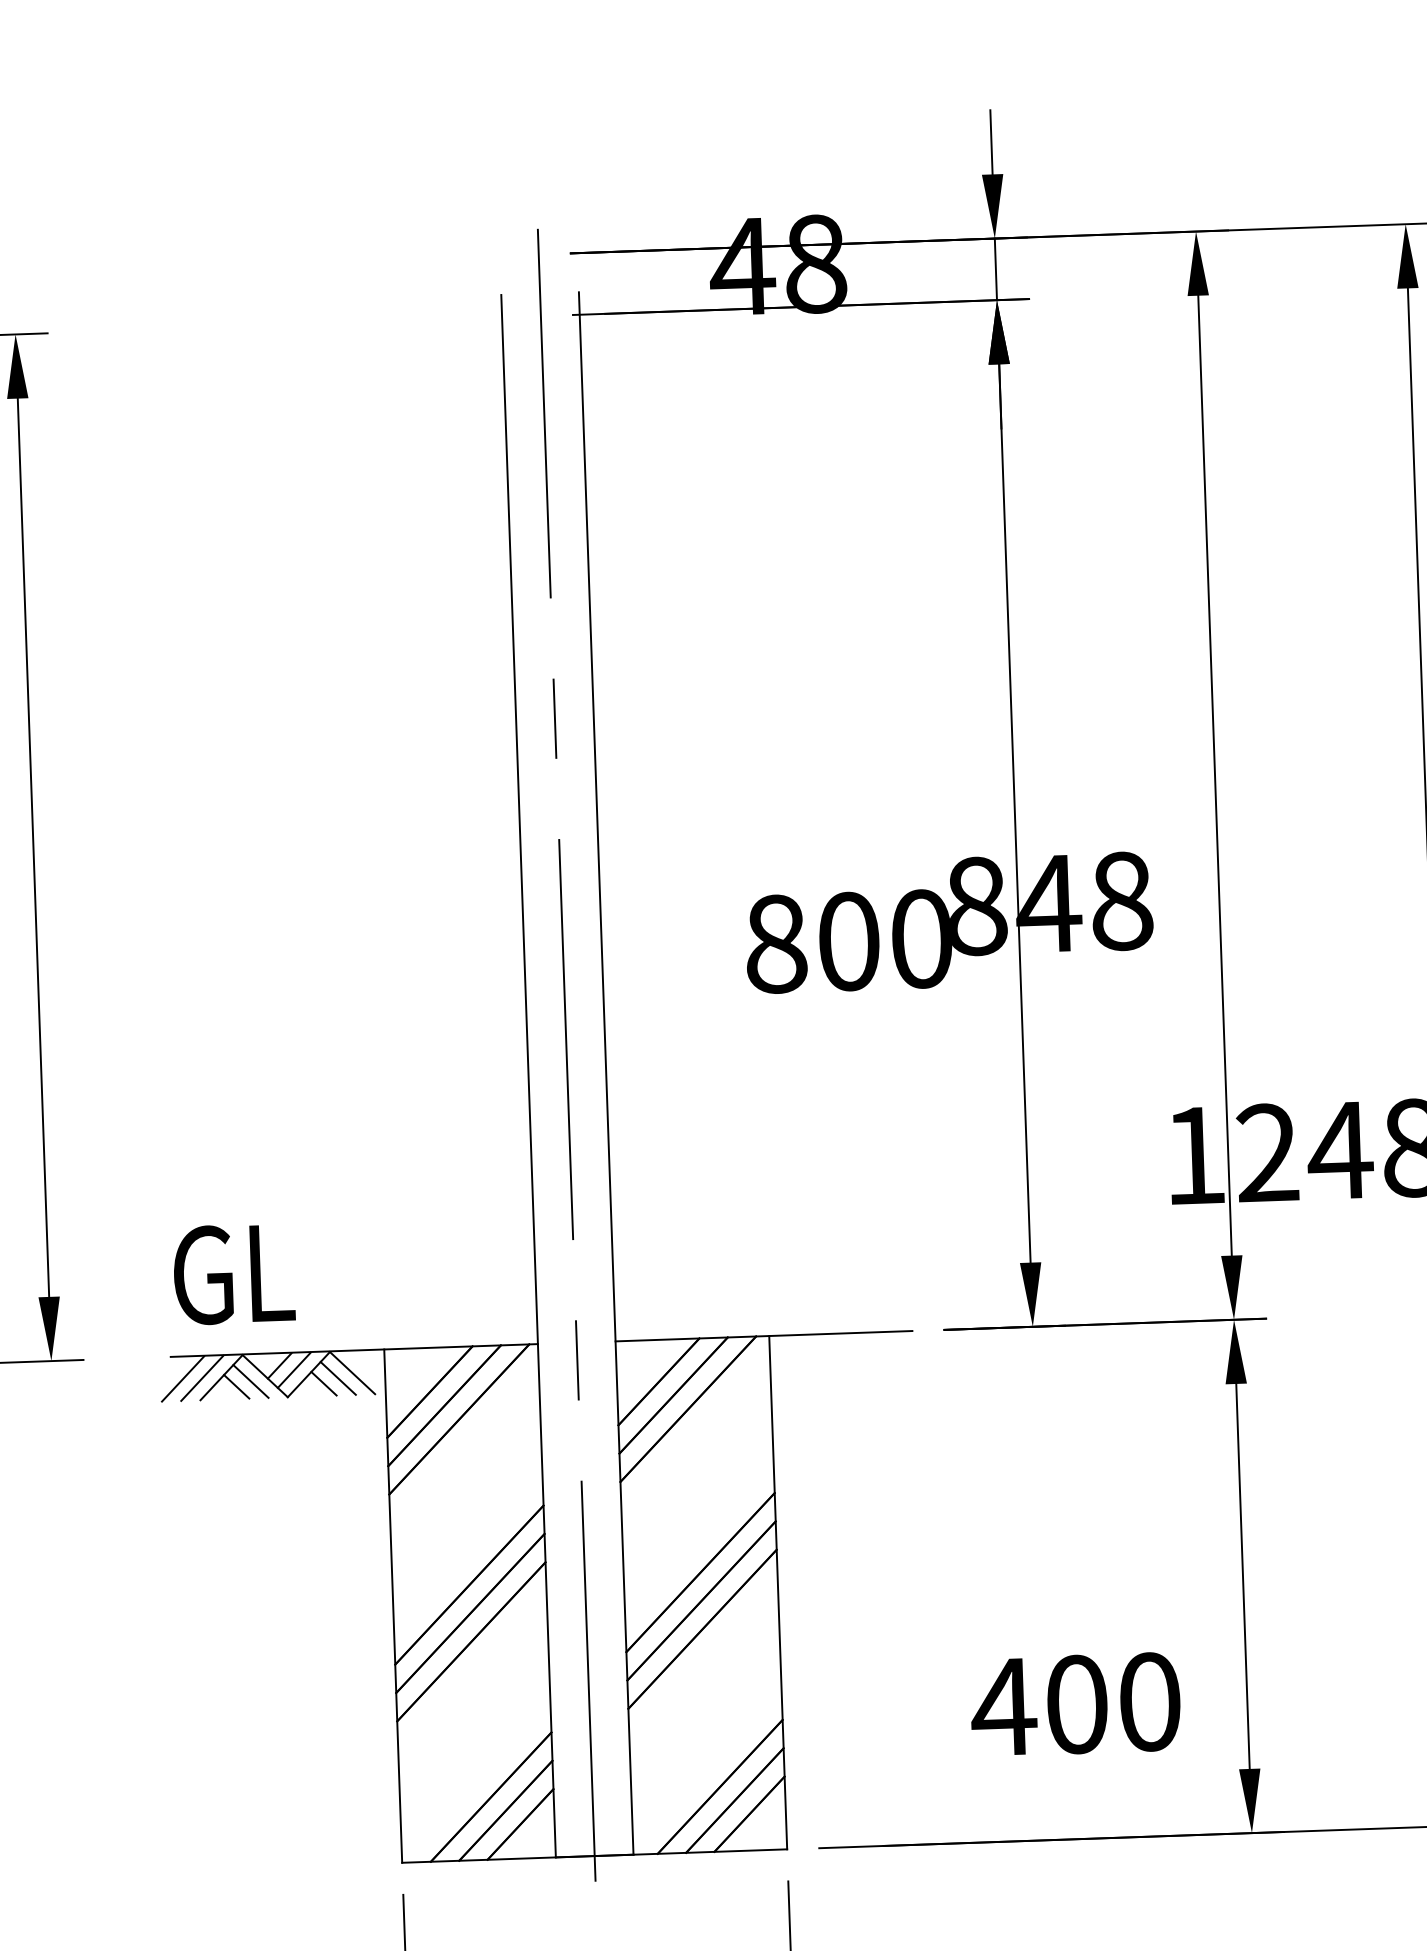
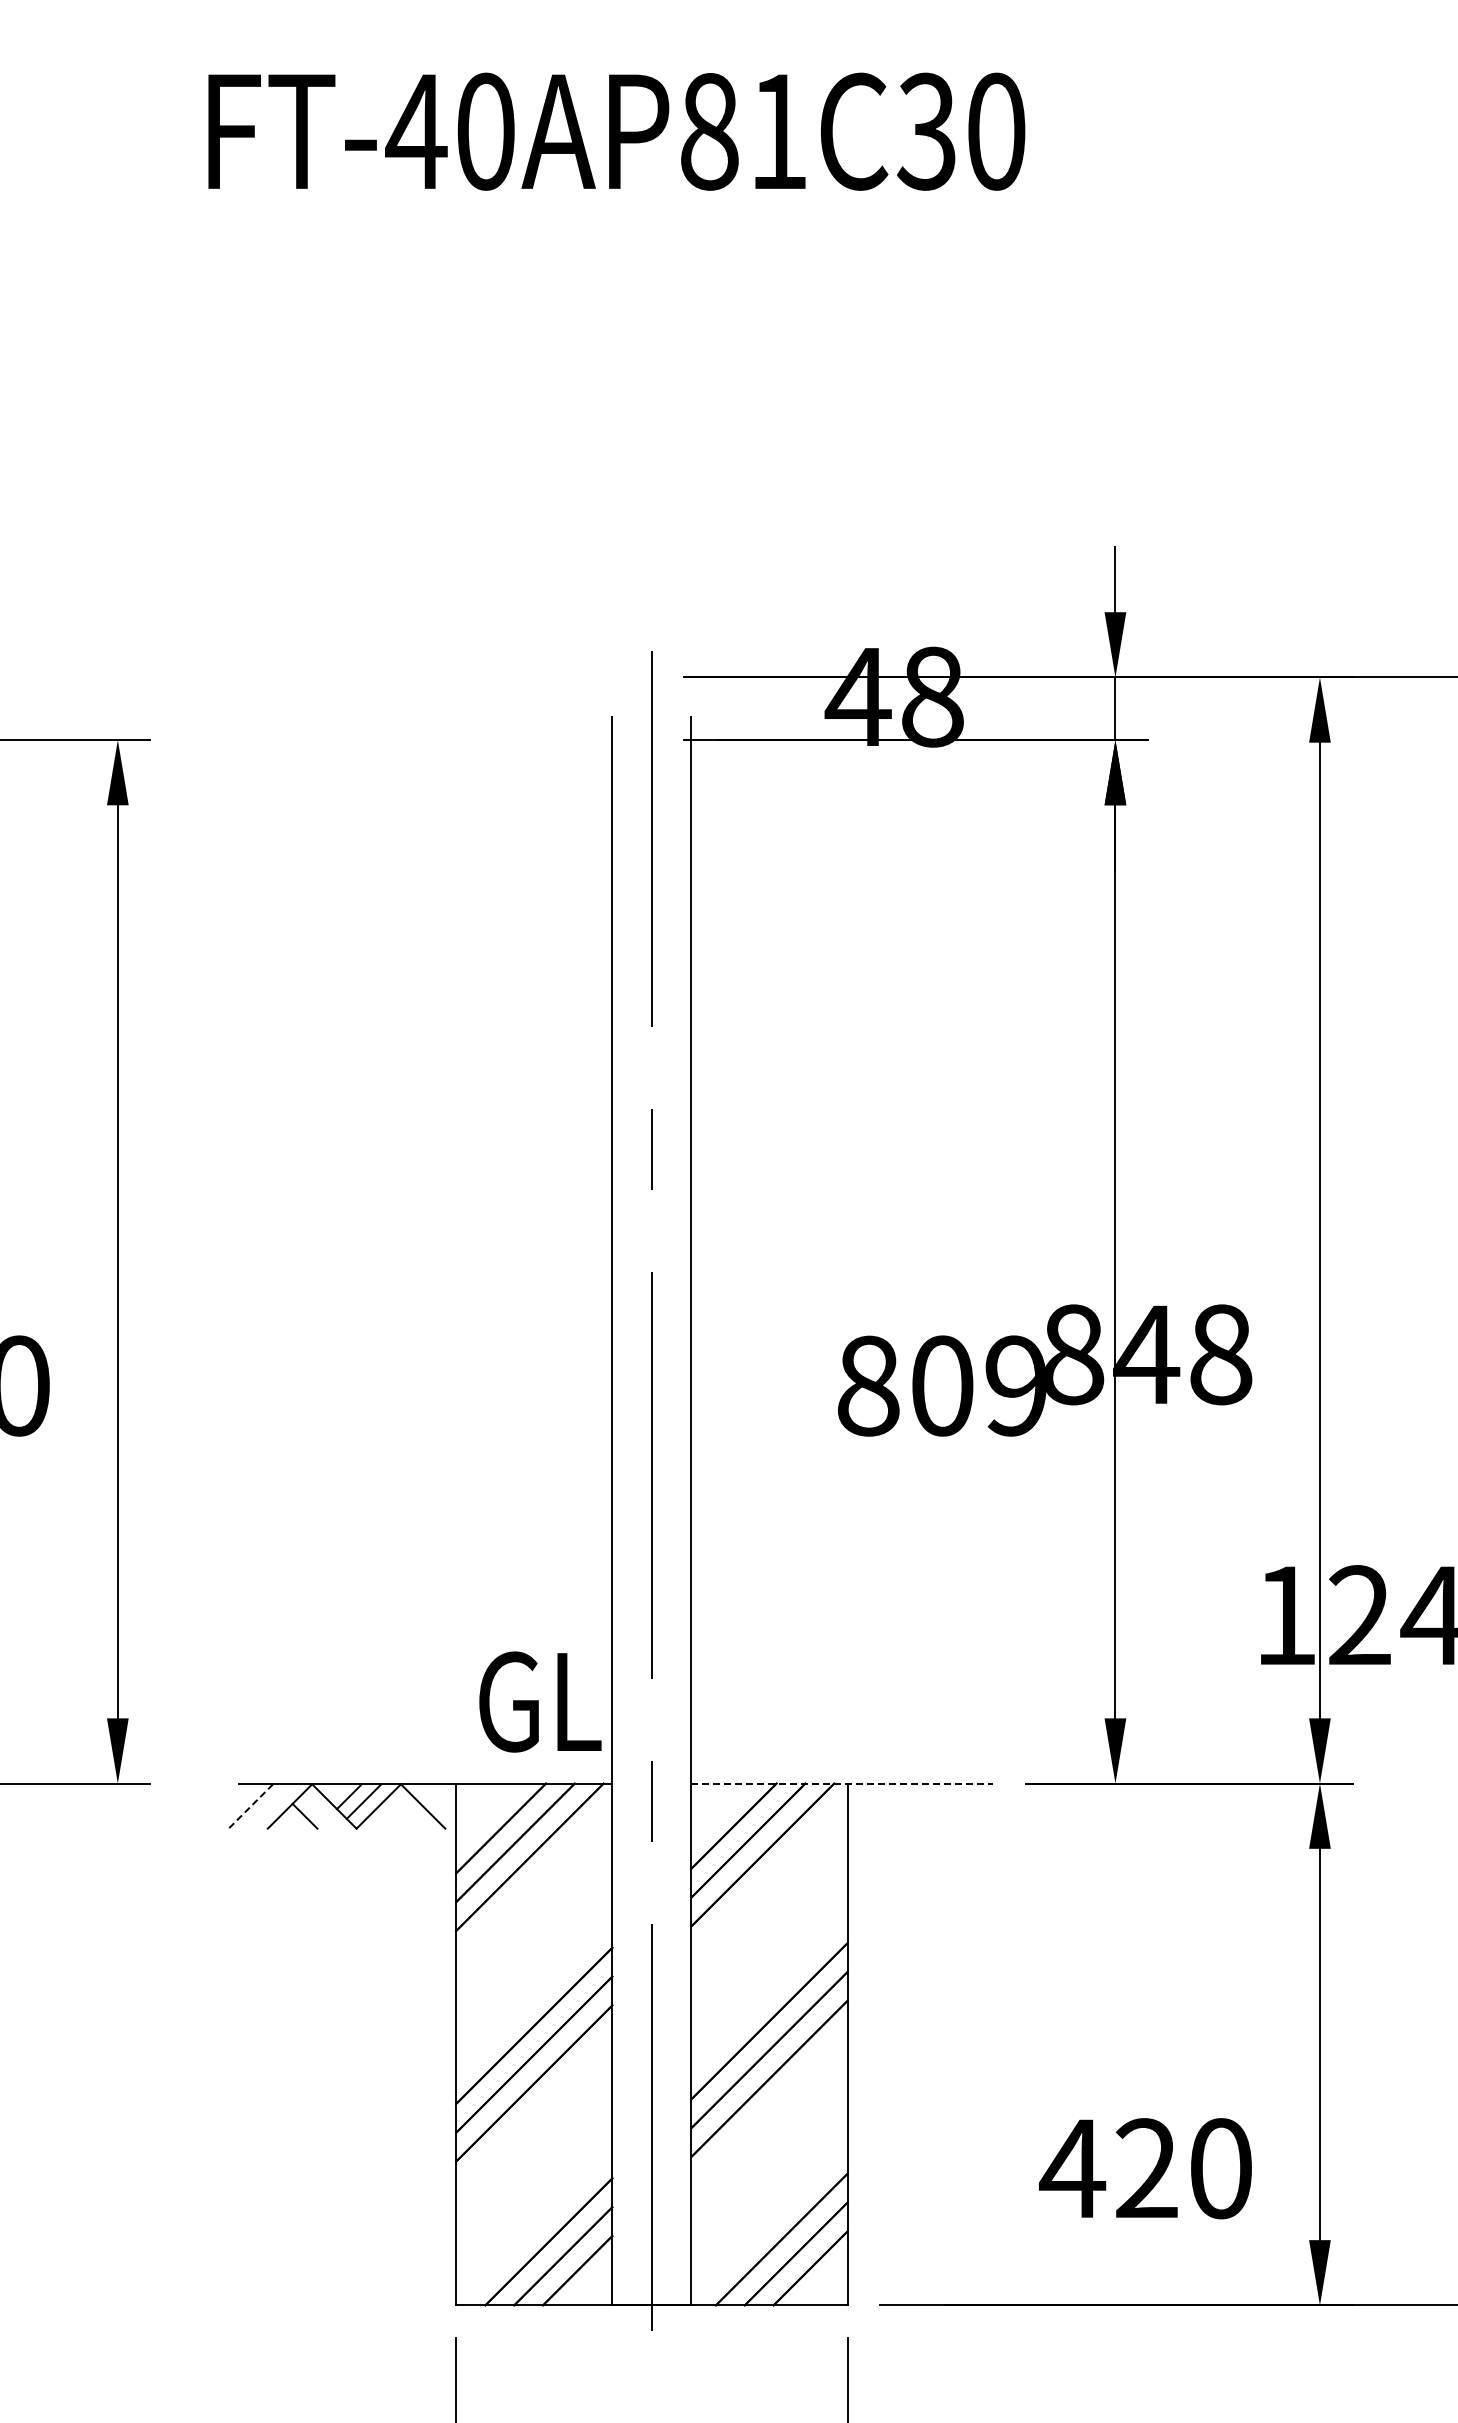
text: (920, 938) -> (1015, 1385), 800 -> 809
text: (234, 1273) -> (540, 1701), moved
line: (764, 1336) -> (842, 1783), solid -> dashed
line: (202, 1378) -> (270, 1806), removed
line: (338, 1378) -> (408, 1811), removed
line: (182, 1379) -> (250, 1806), solid -> dashed
line: (250, 1381) -> (319, 1811), removed
line: (323, 1382) -> (393, 1815), removed
text: (1076, 1704) -> (1146, 2168), 400 -> 420

